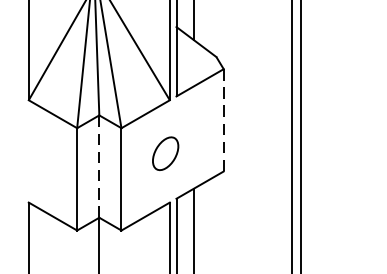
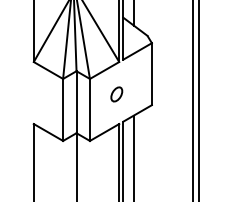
line: (223, 120) -> (151, 74), dashed -> solid
part: (165, 153) -> (116, 94), size x0.71
line: (99, 167) -> (76, 102), dashed -> solid

